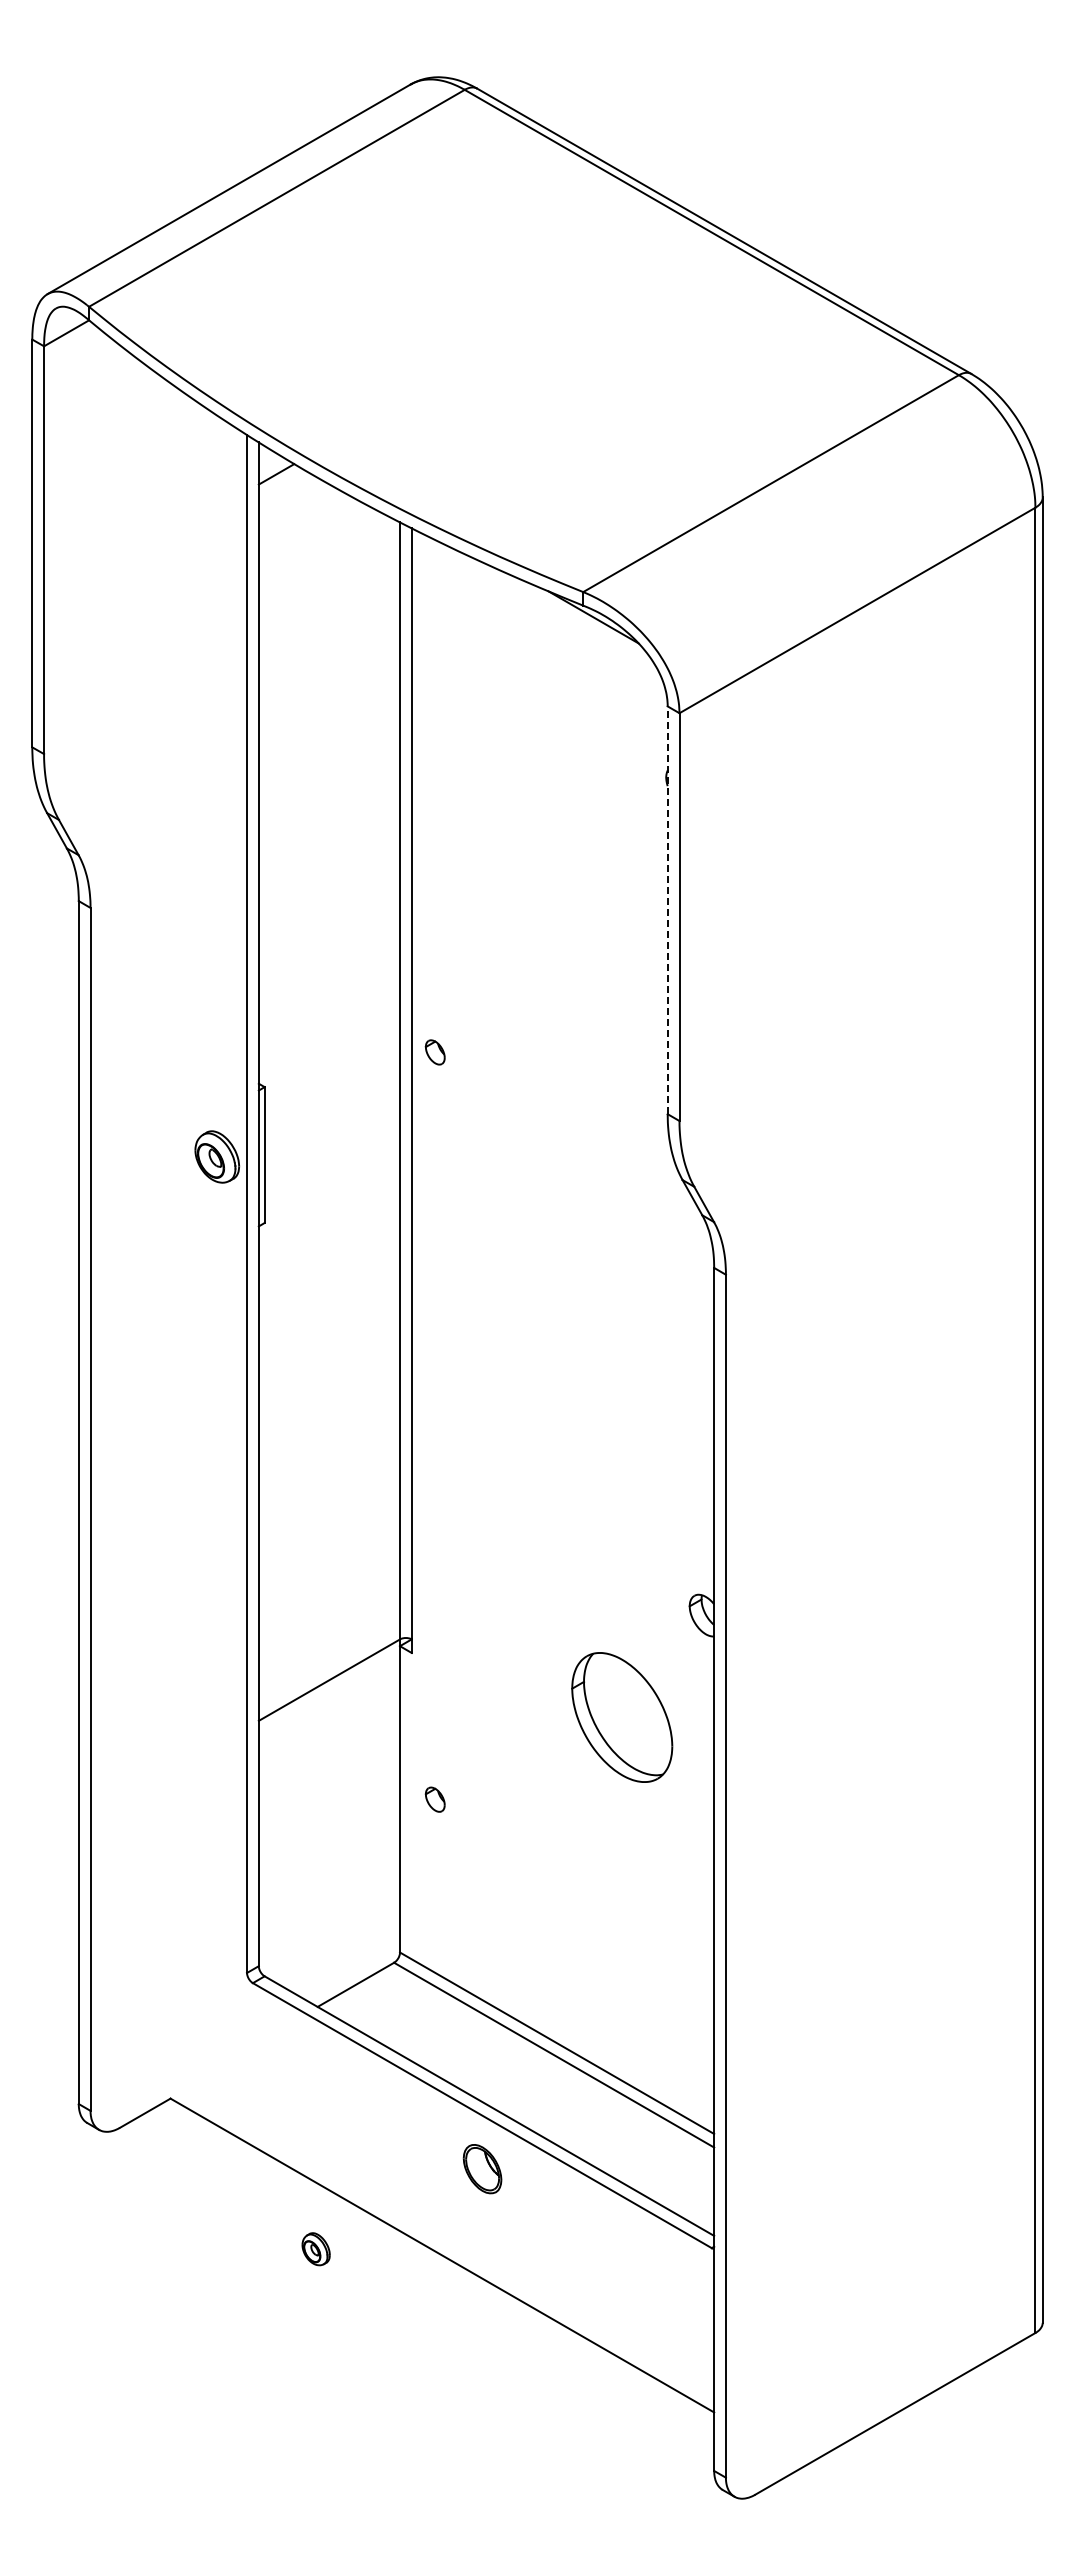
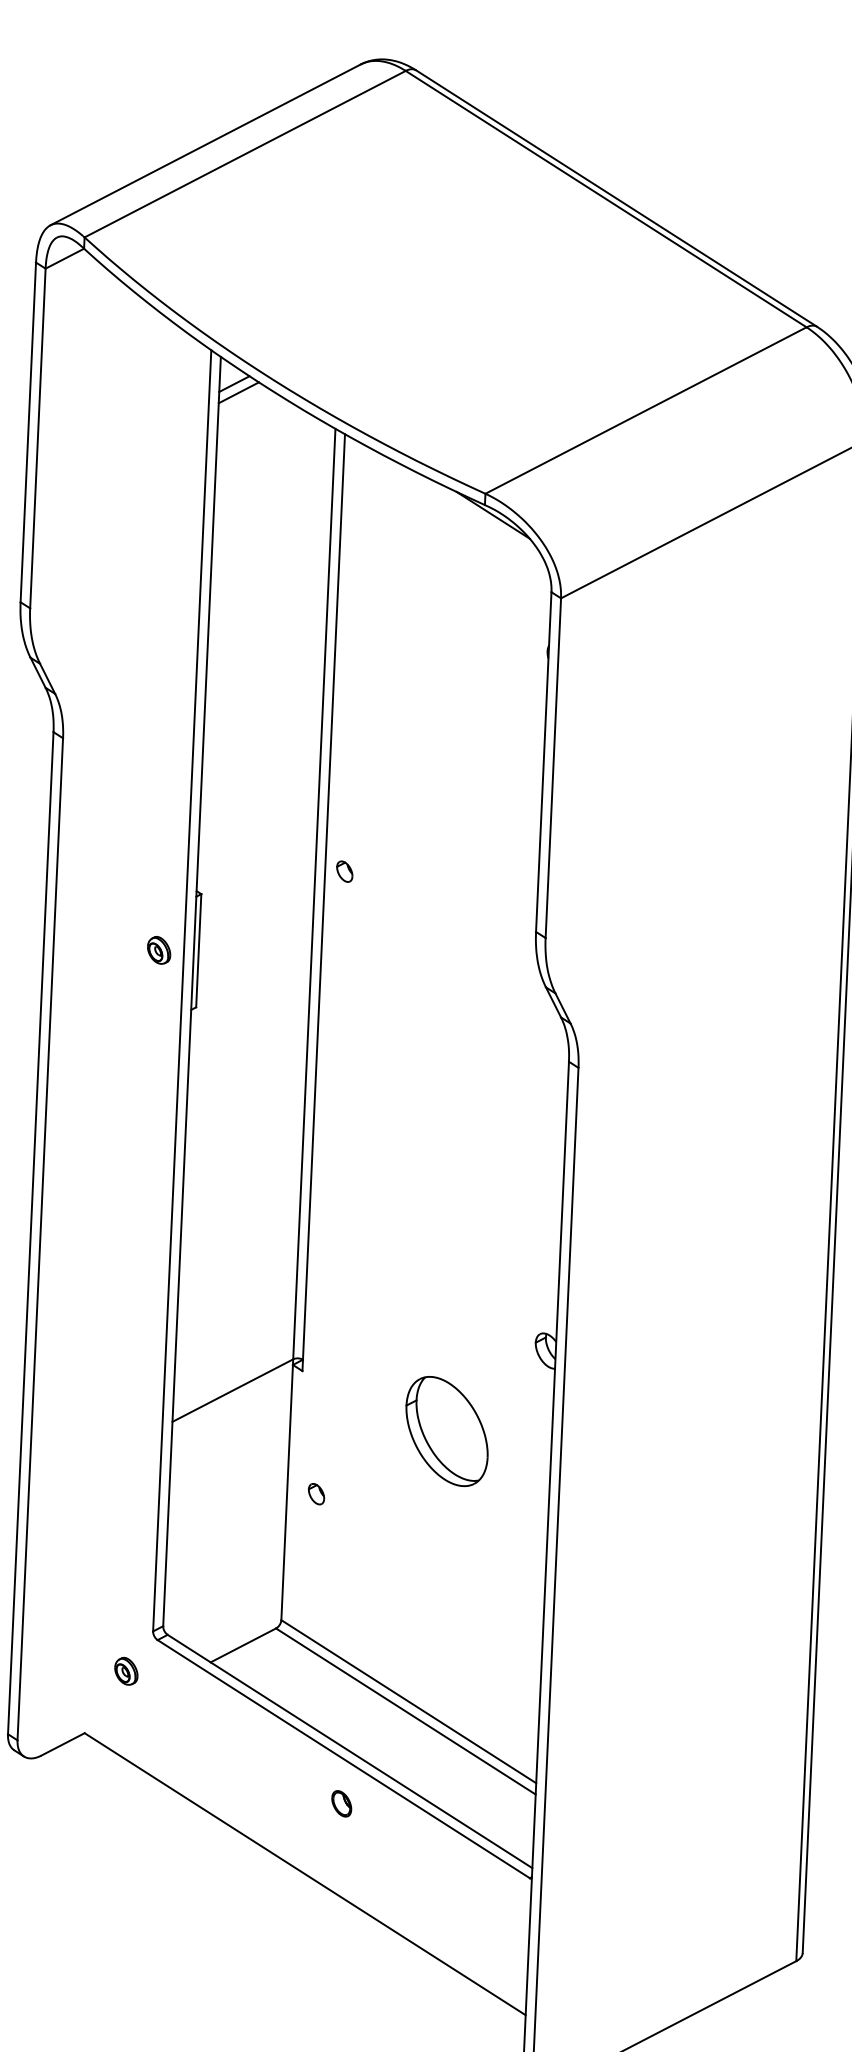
line: (281, 484) -> (238, 392), added
line: (667, 910) -> (543, 762), dashed -> solid
part: (216, 1156) -> (158, 950), size x0.62
part: (622, 1717) -> (447, 1431), moved
part: (481, 2169) -> (341, 1803), size x0.62
part: (315, 2249) -> (125, 1671), moved

